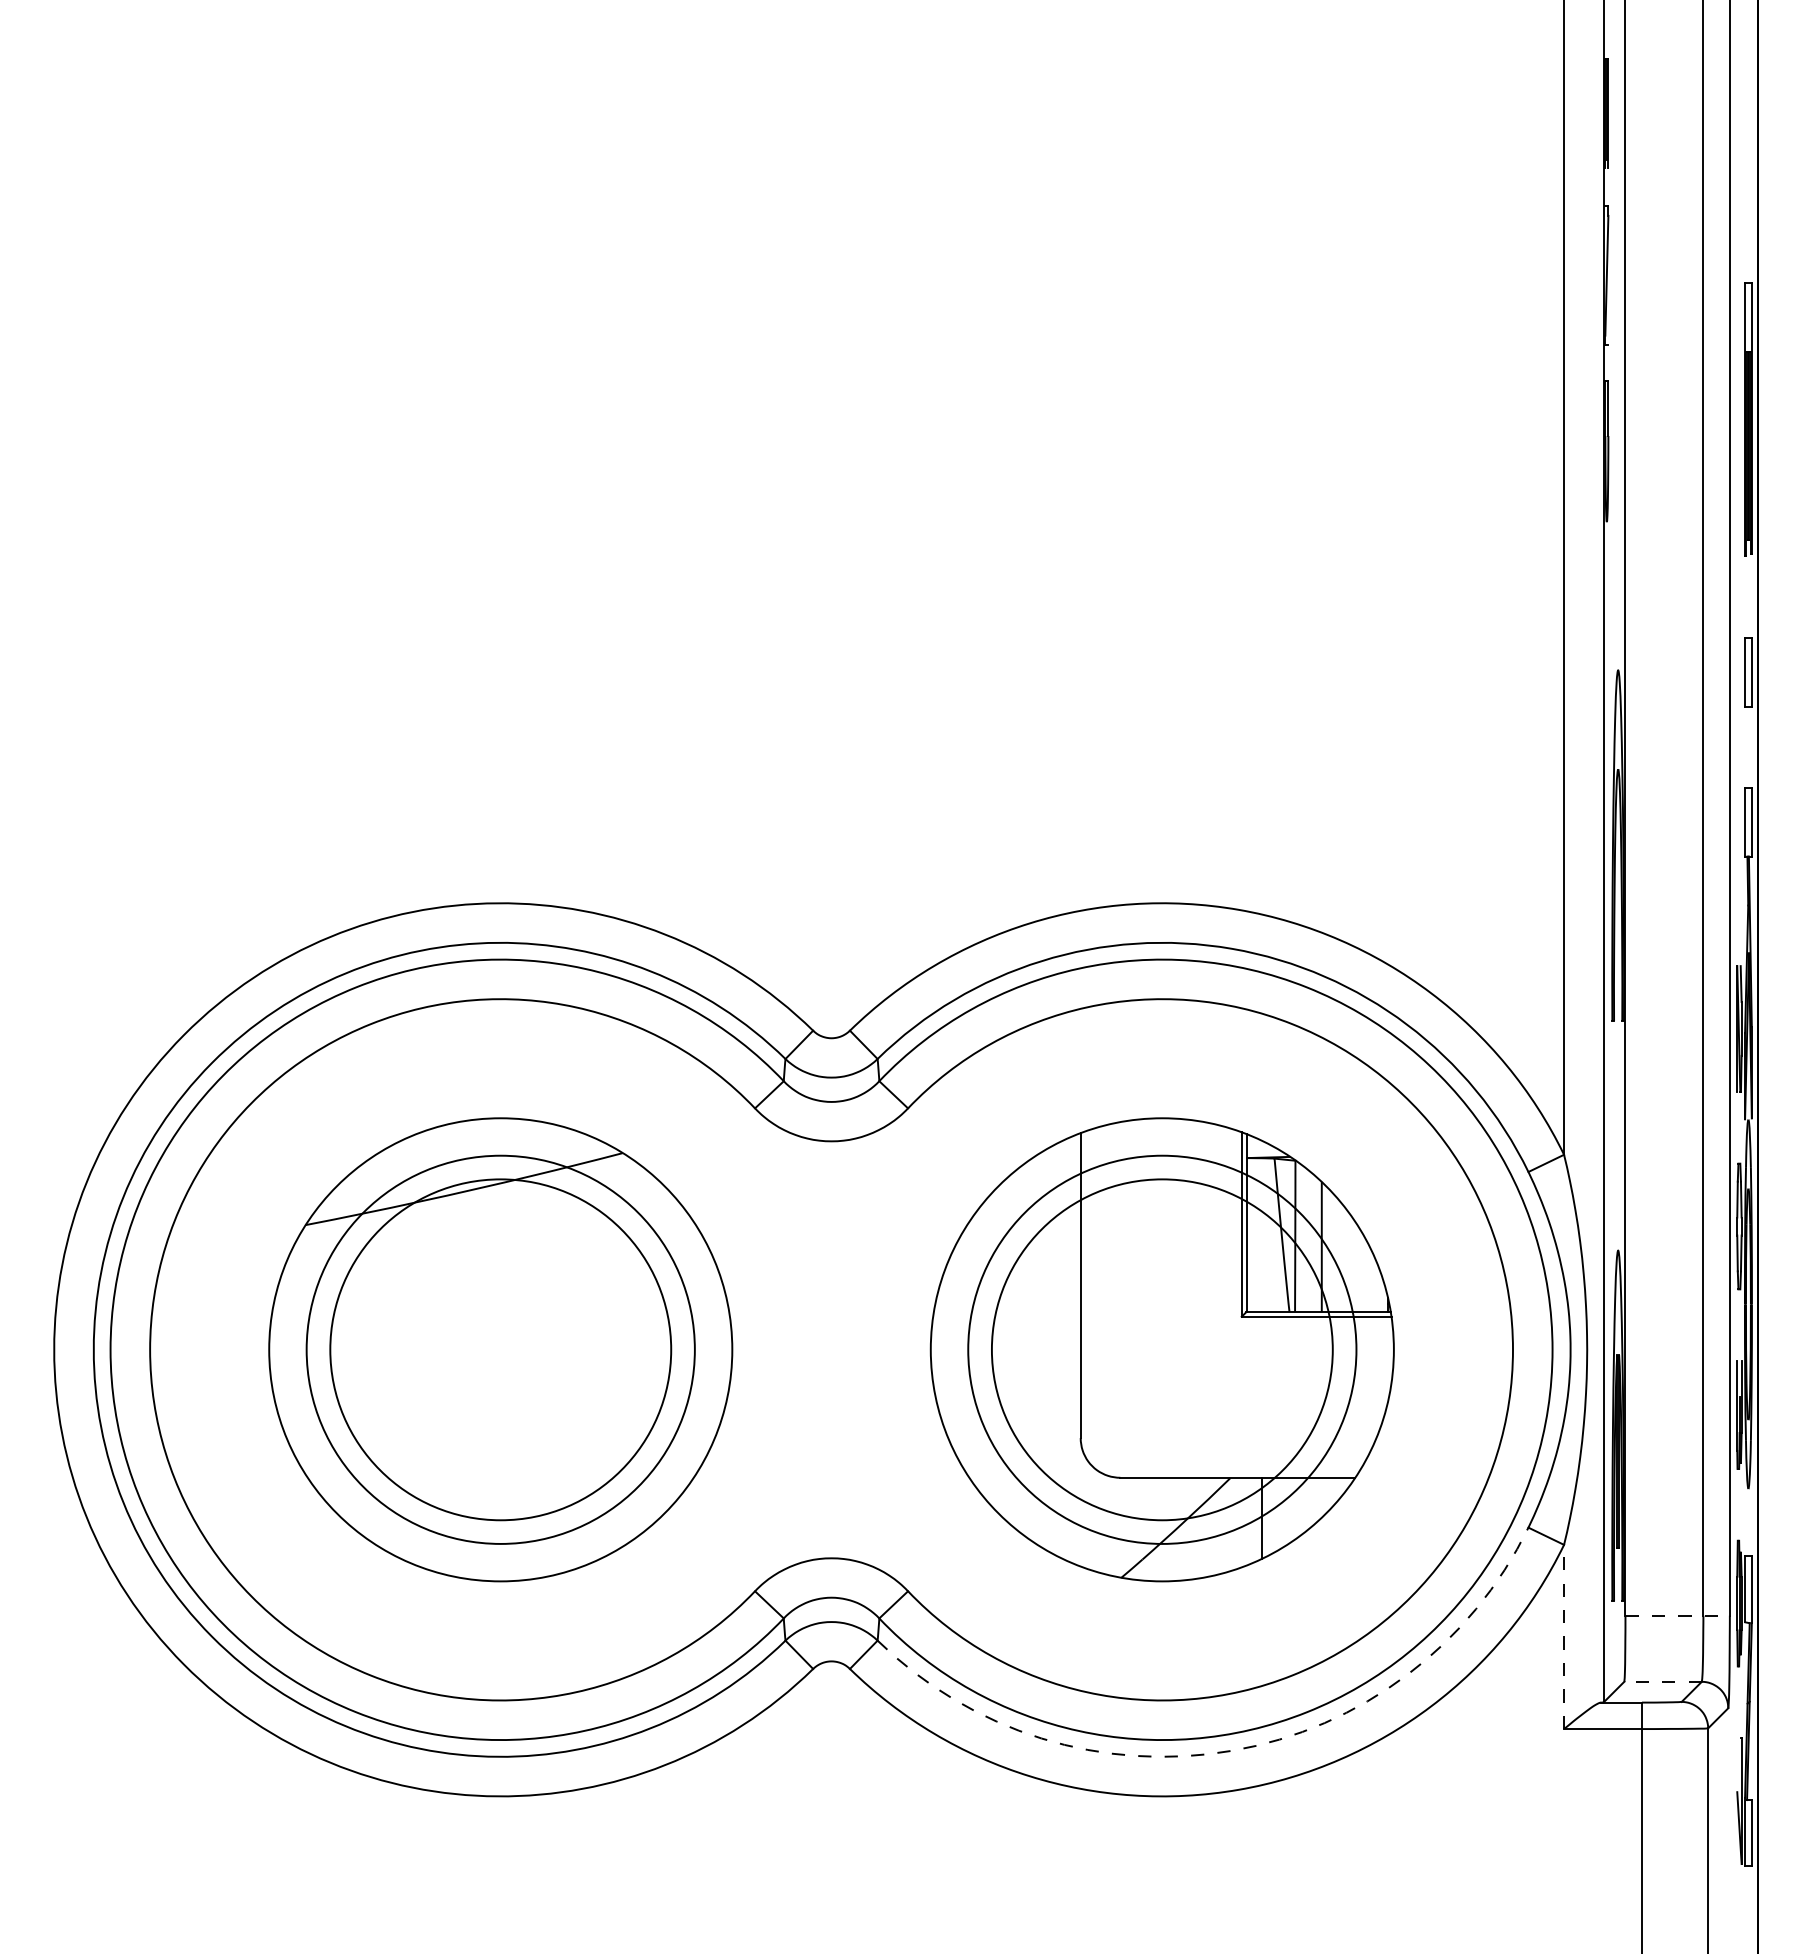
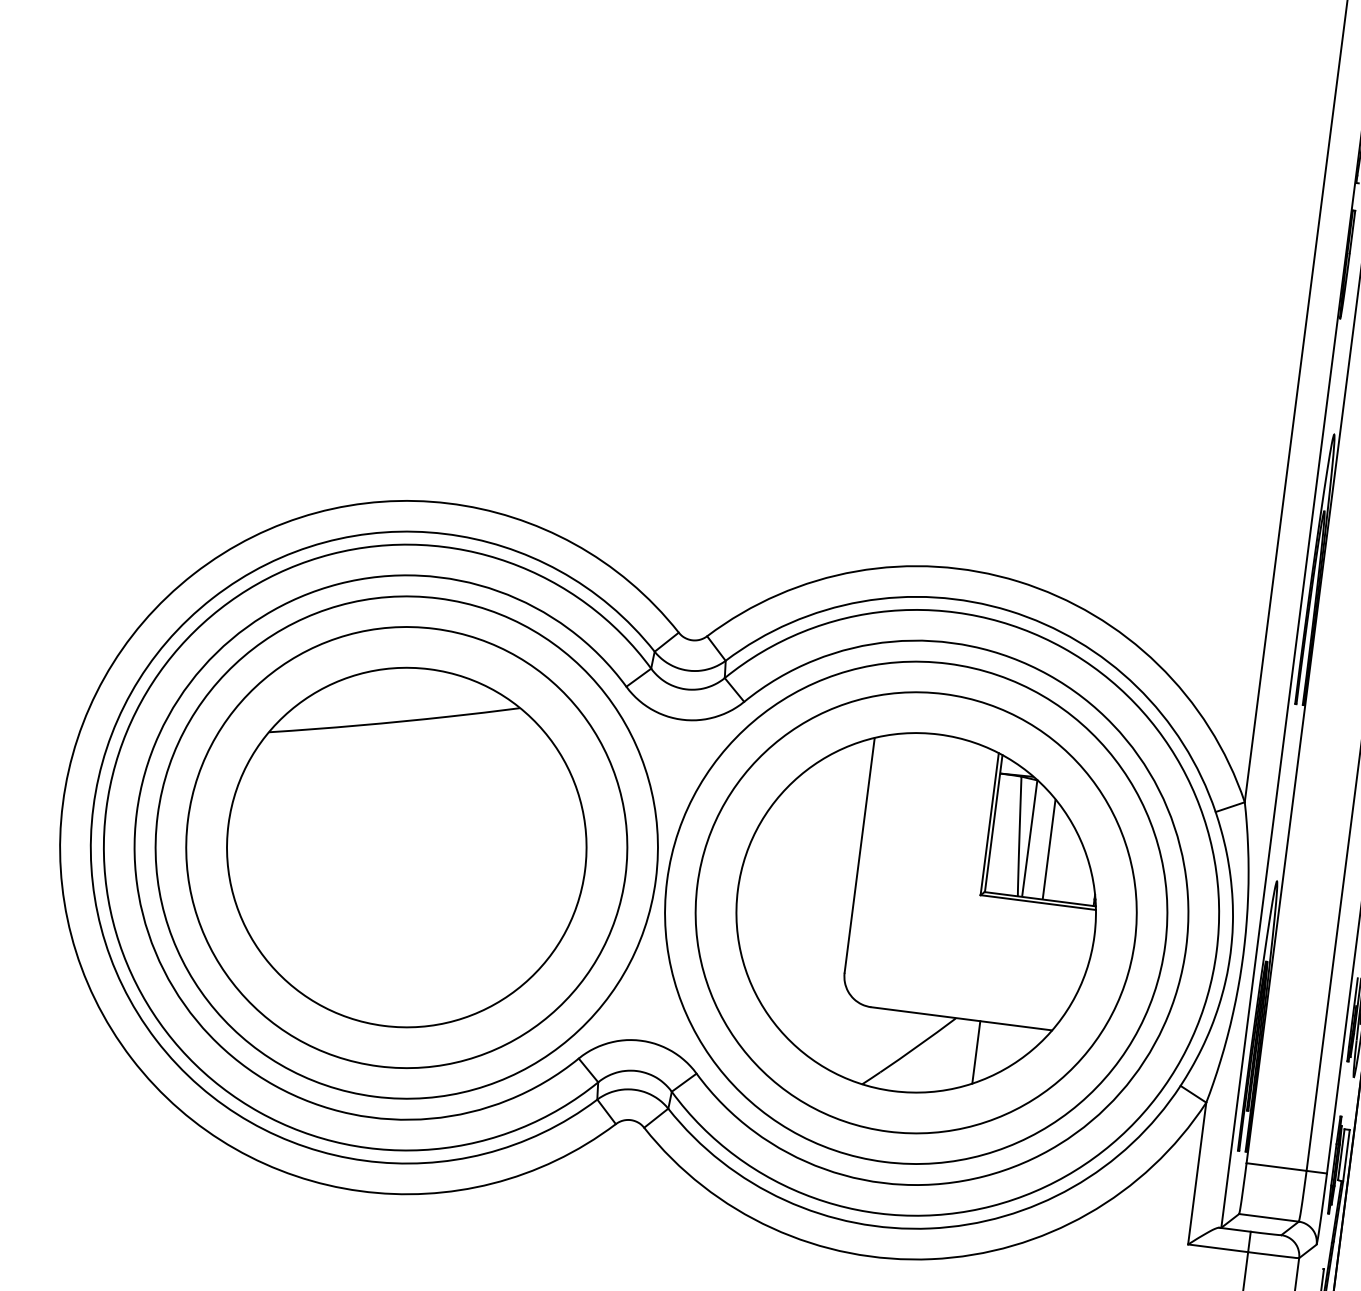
circle: (500, 1349) -> (406, 847), size x1.67
circle: (500, 1349) -> (406, 847), size x1.67
circle: (1161, 1349) -> (915, 912), size x1.67
circle: (1162, 1349) -> (916, 912), size x1.67
line: (1678, 1615) -> (1287, 1168), dashed -> solid
line: (1564, 1636) -> (1197, 1173), dashed -> solid
line: (1663, 1681) -> (1269, 1217), dashed -> solid
arc: (1232, 1750) -> (930, 1228), dashed -> solid

